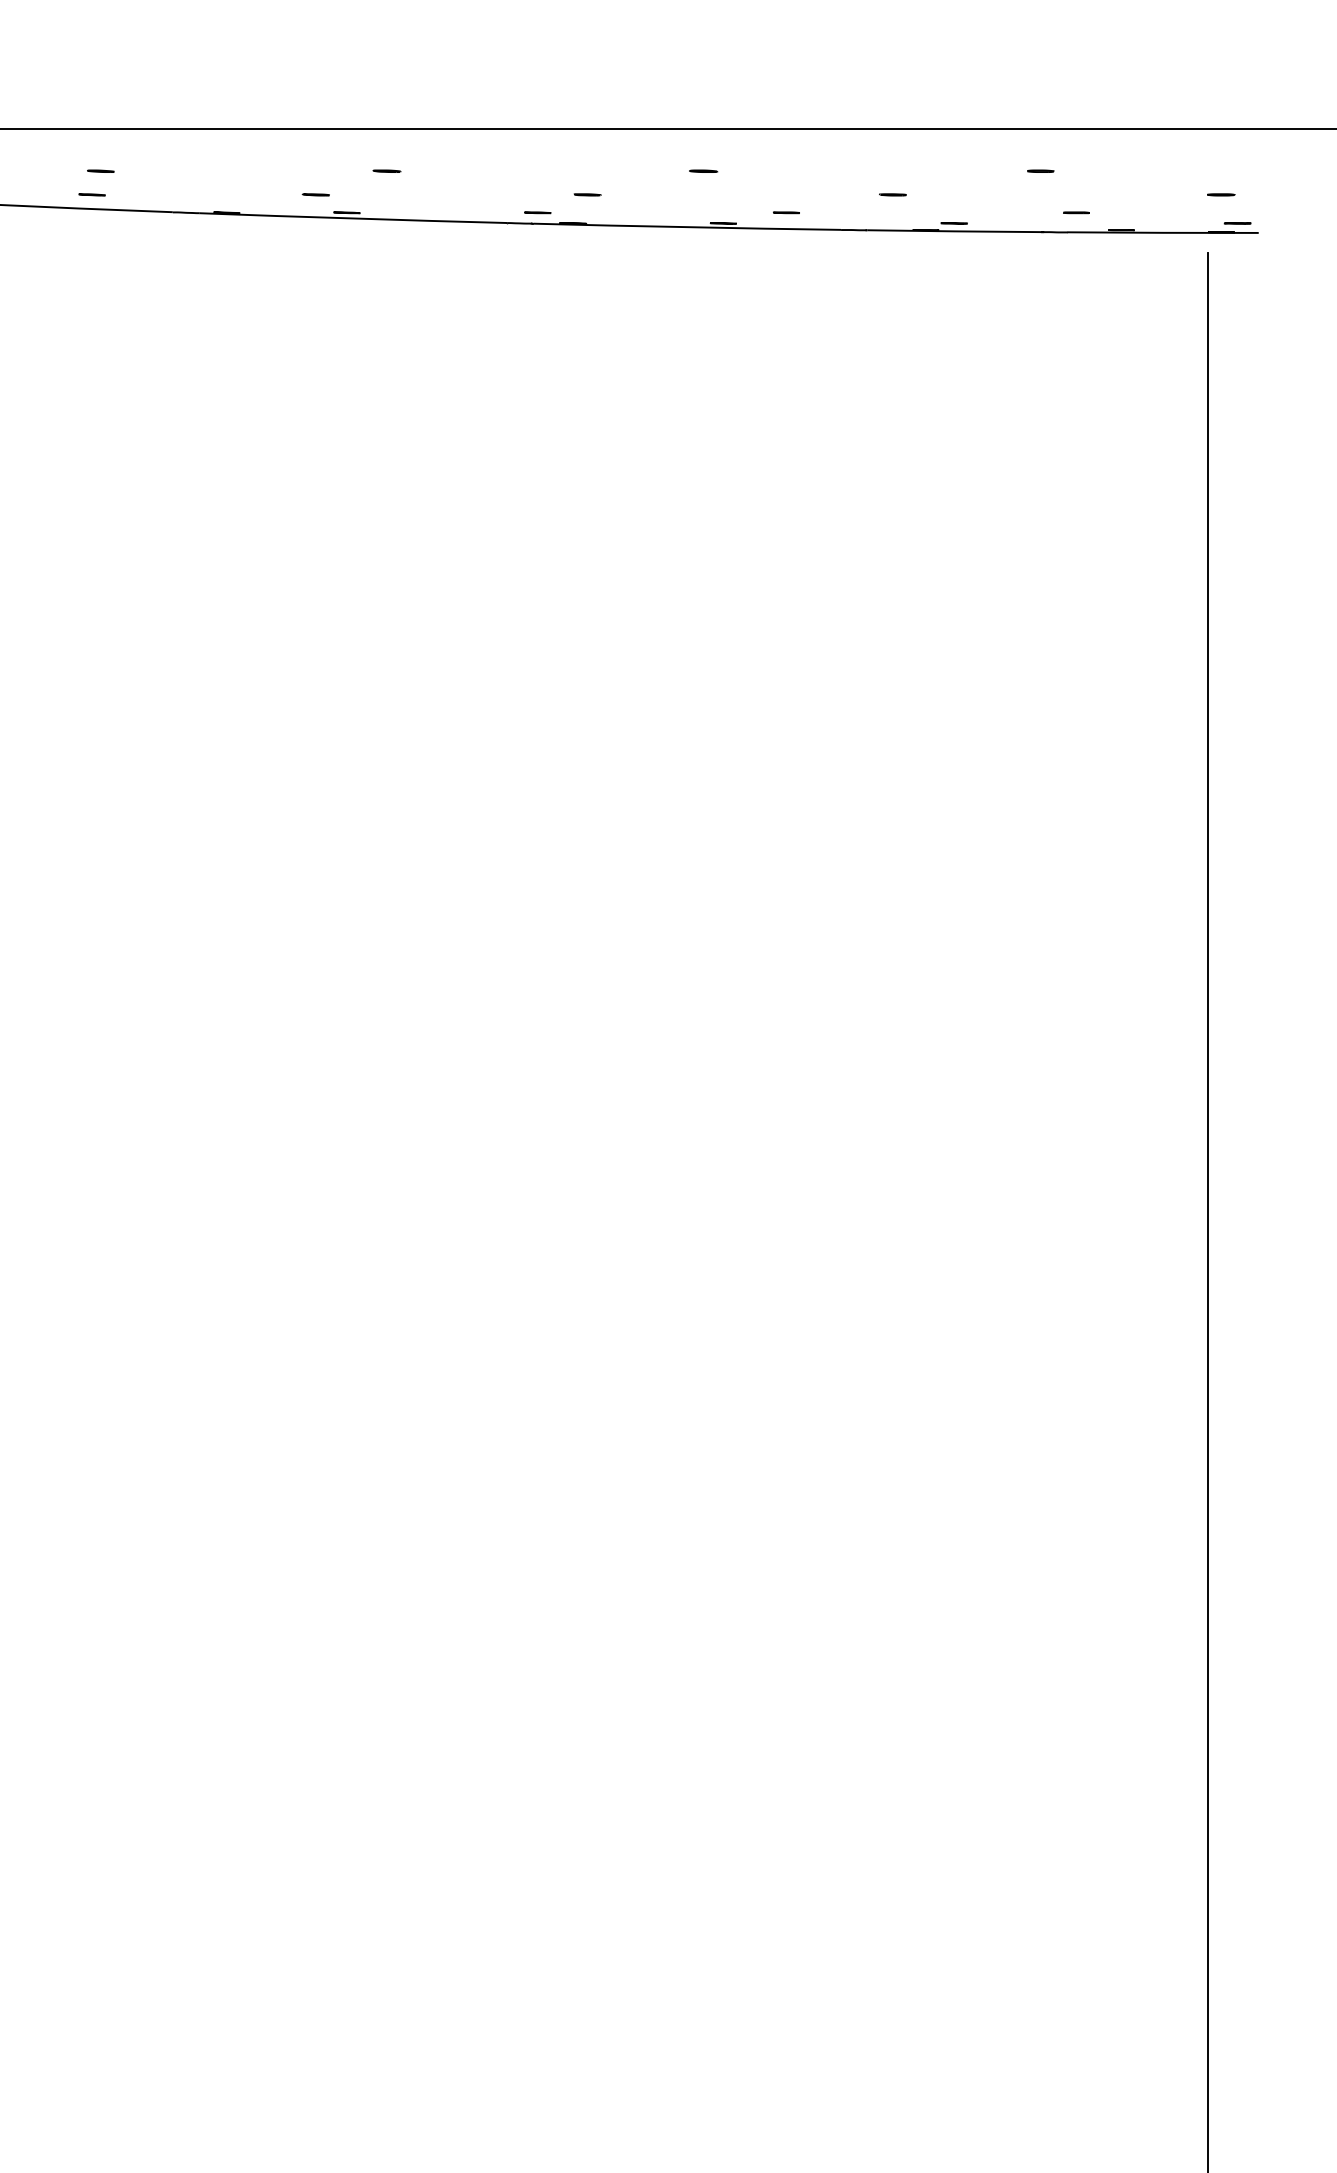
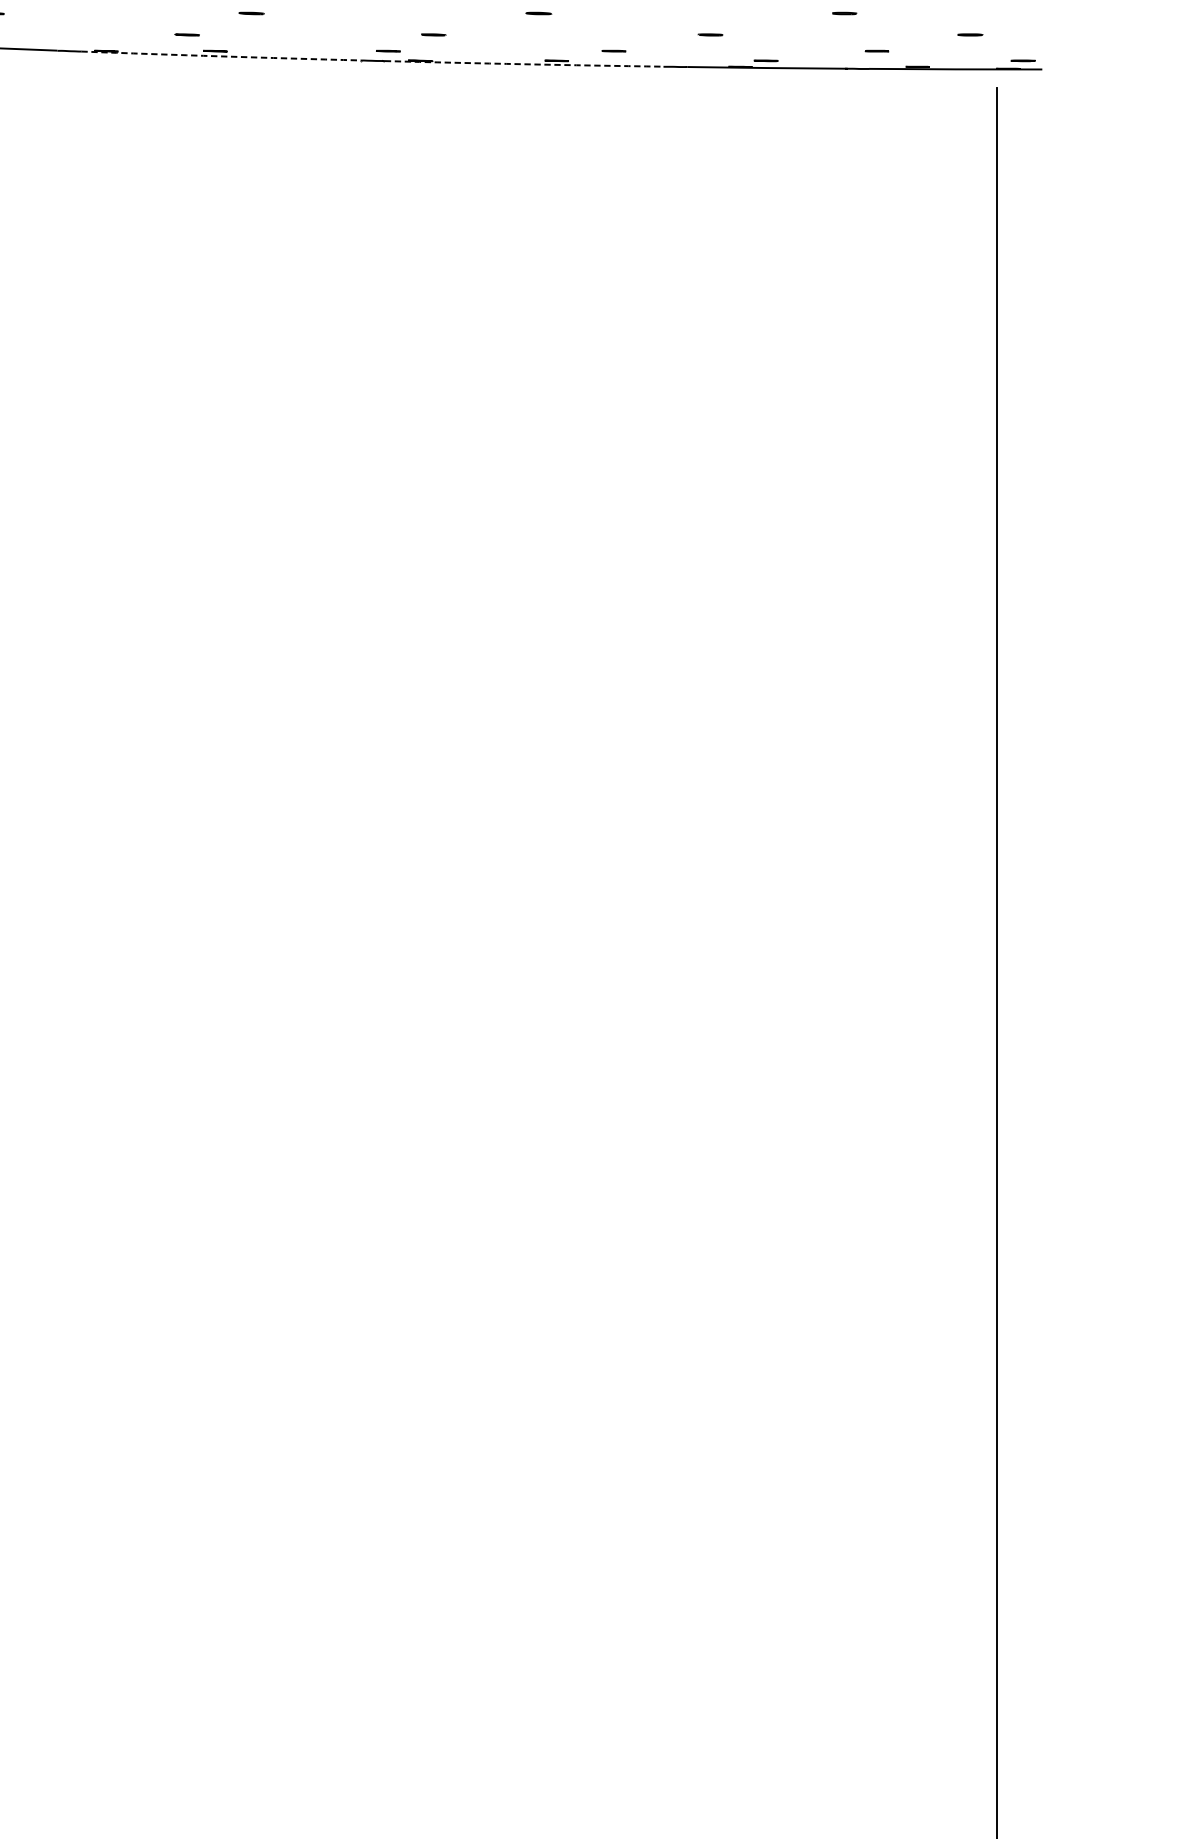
line: (1221, 194) -> (970, 34), moved
arc: (353, 218) -> (221, 56), solid -> dashed
arc: (687, 227) -> (524, 64), solid -> dashed

